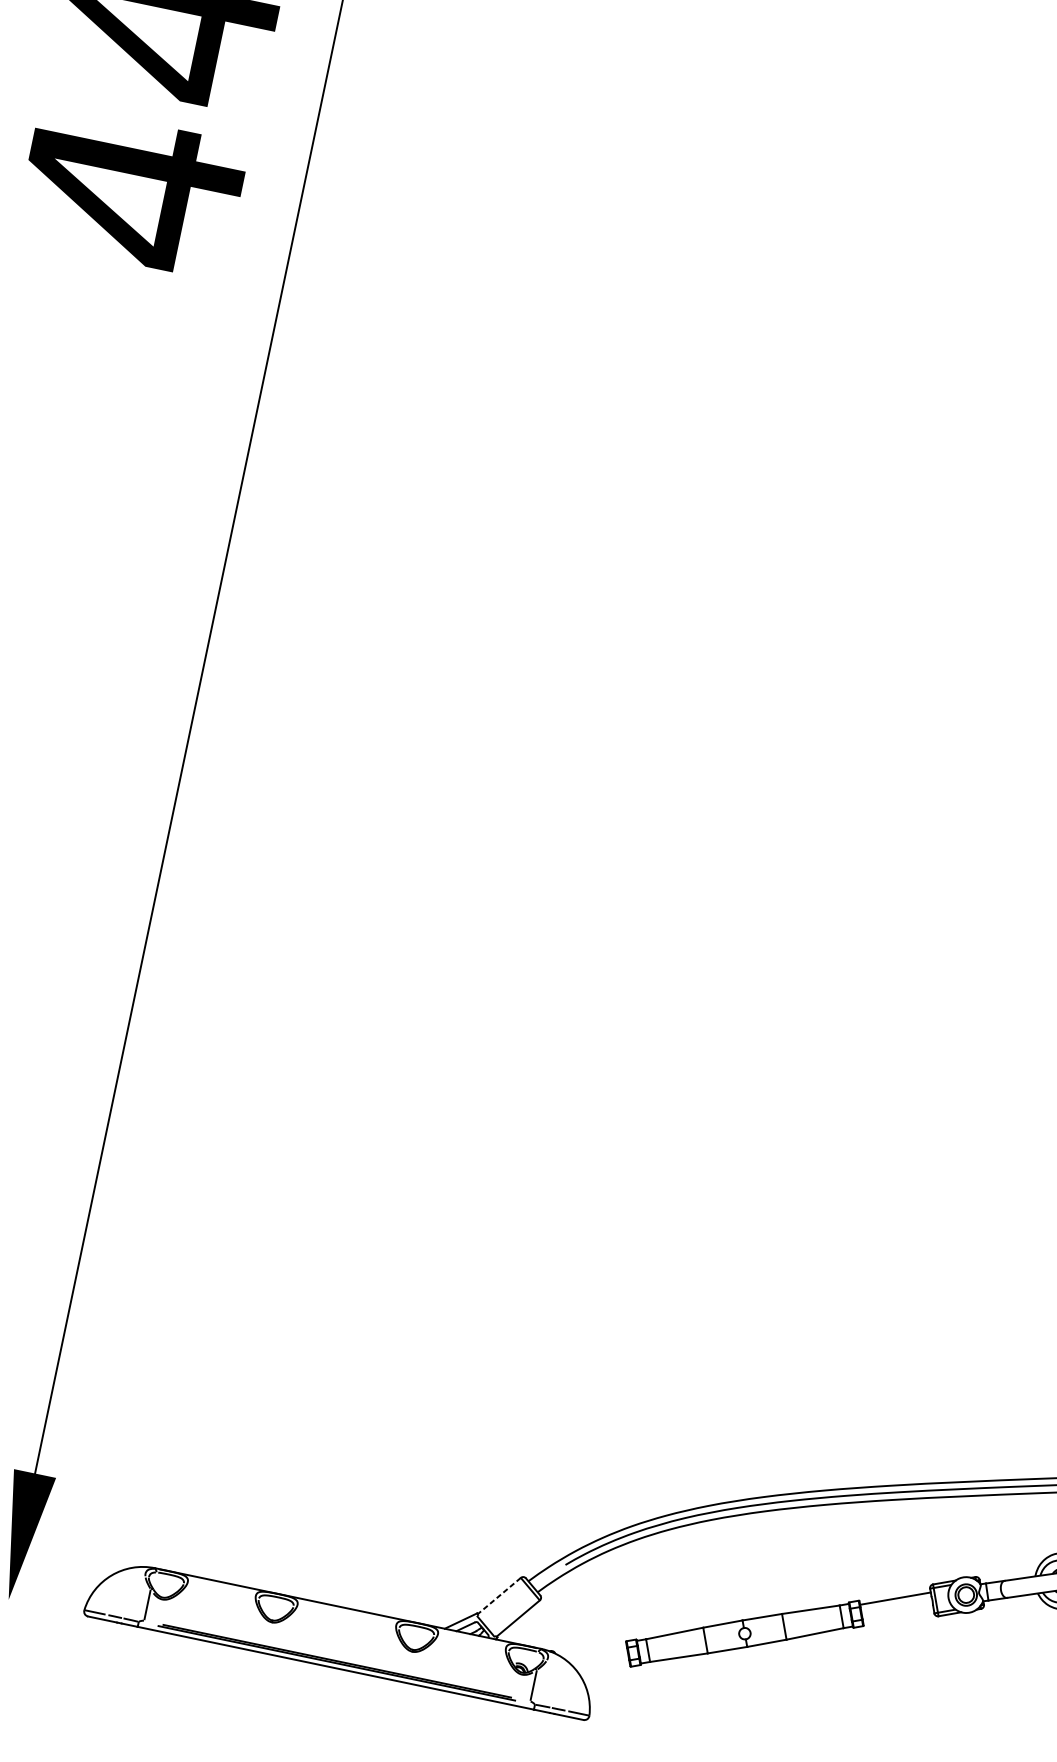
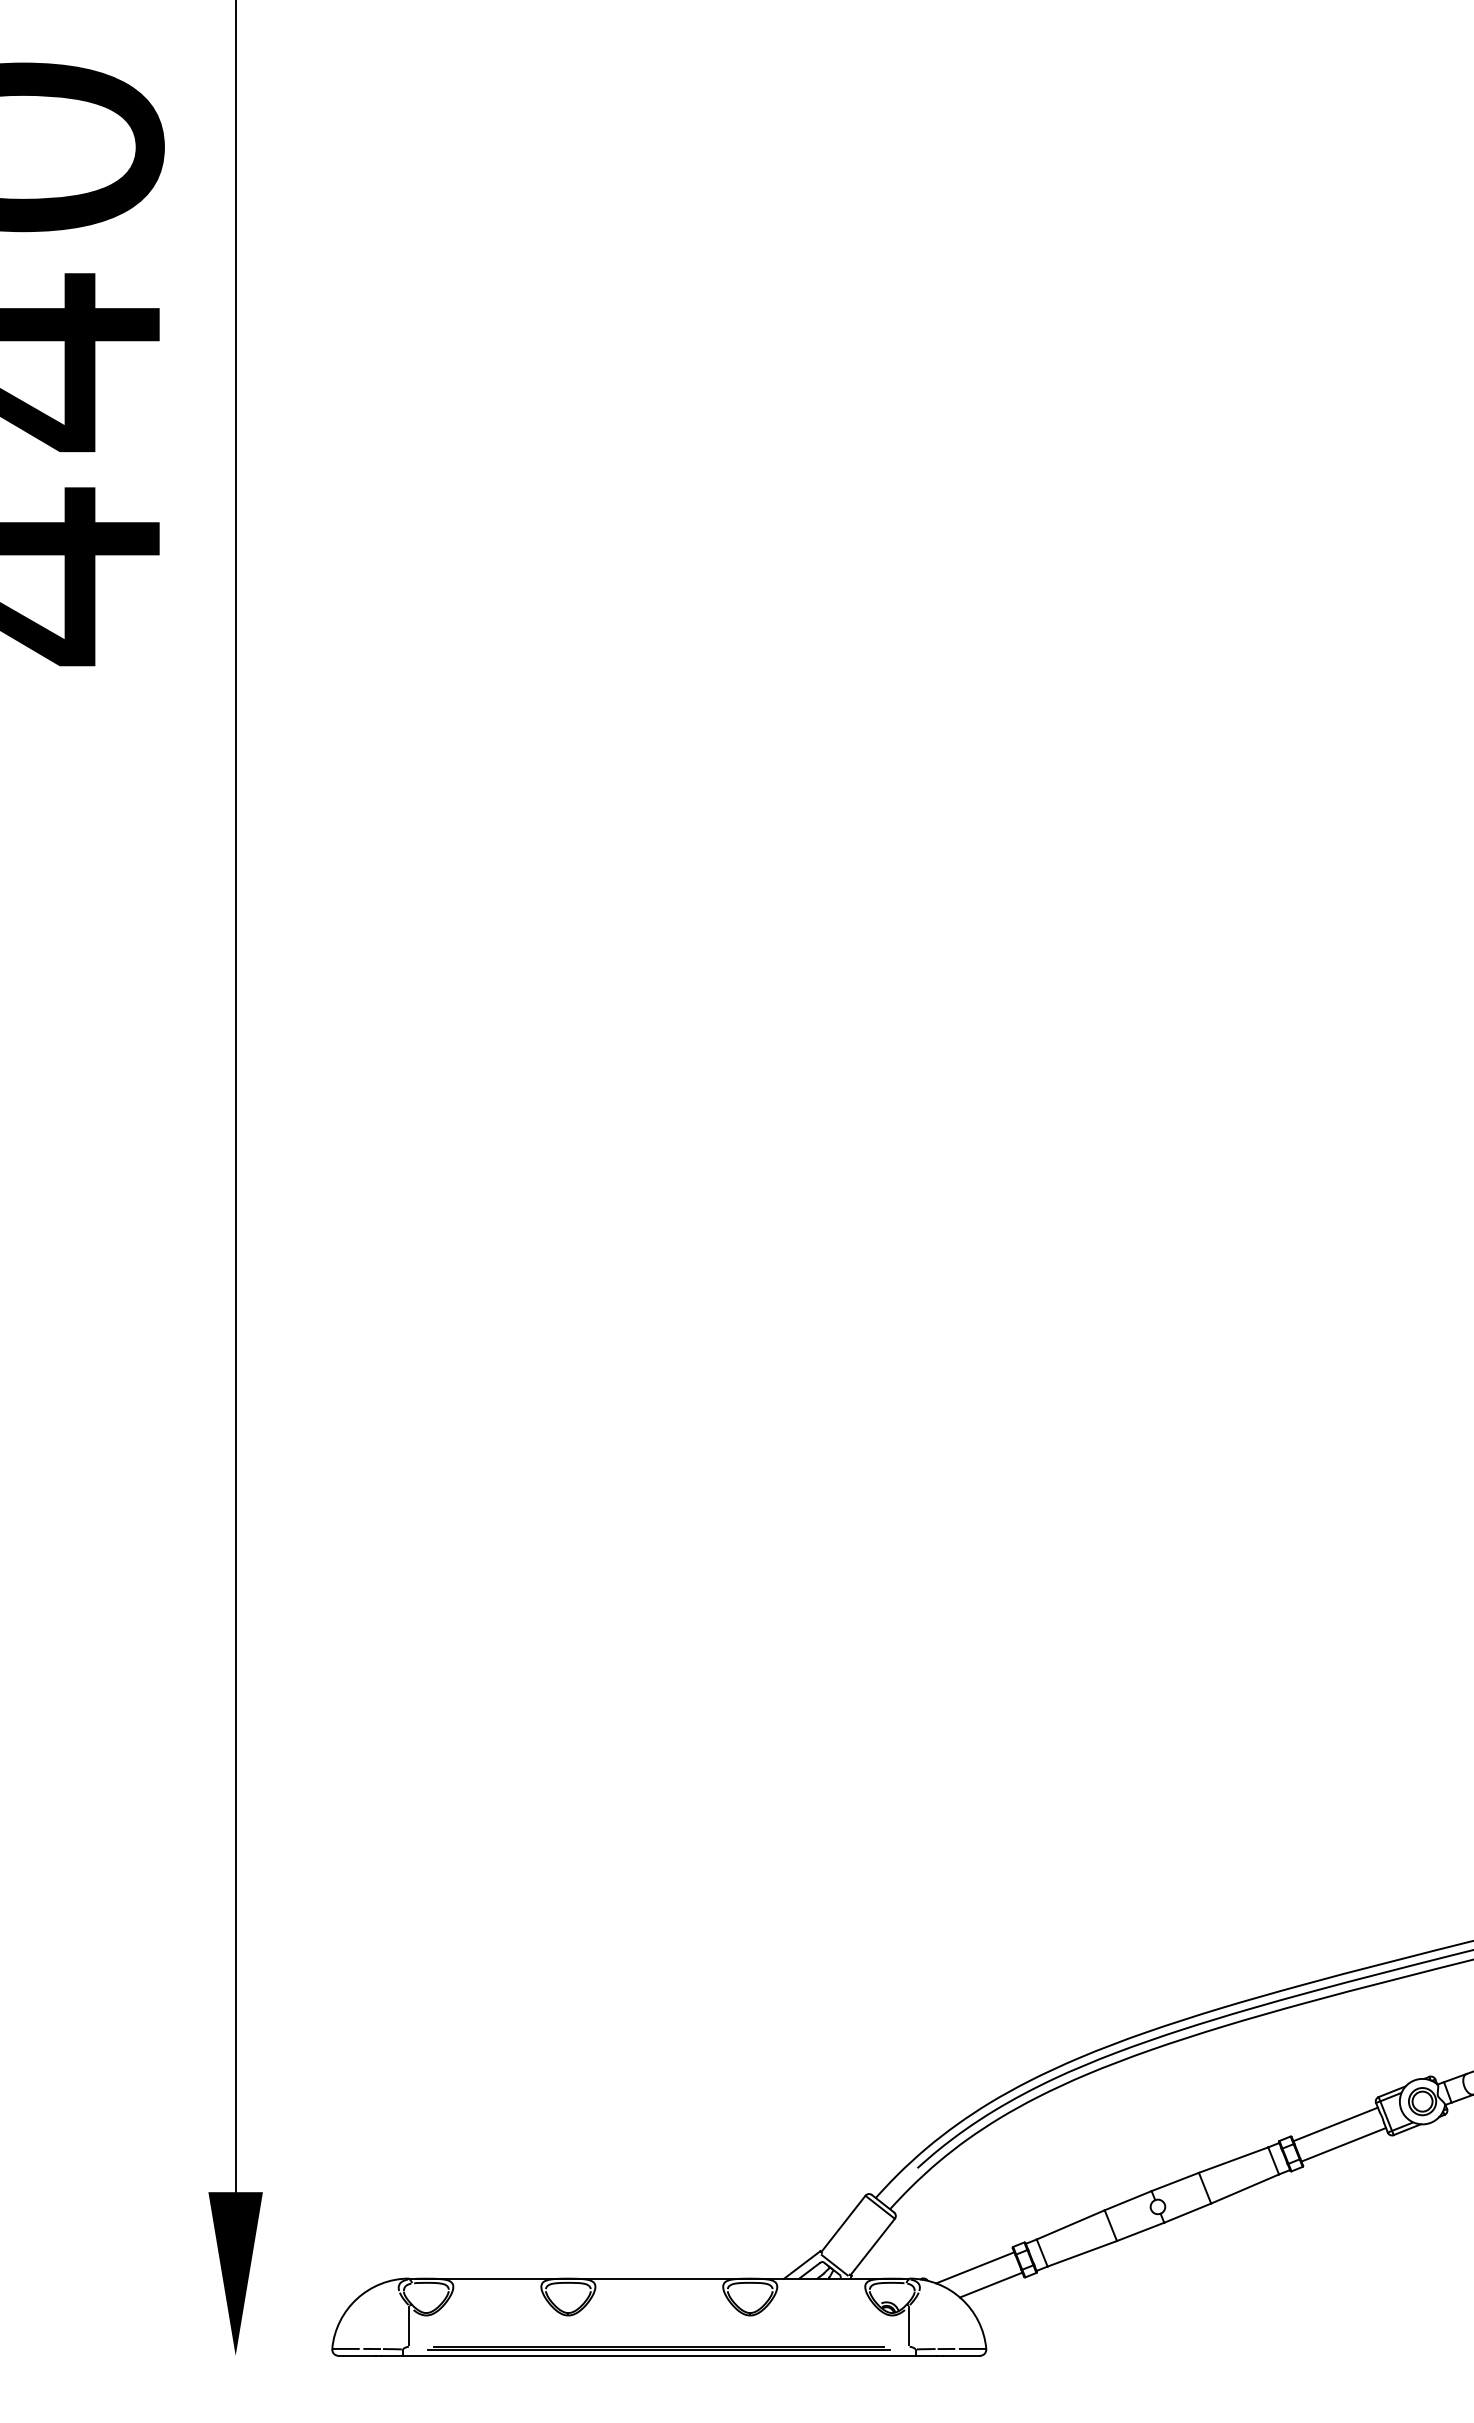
line: (499, 1595) -> (843, 2223), dashed -> solid
line: (898, 1615) -> (1343, 2144), added
line: (594, 1651) -> (975, 2267), added
line: (603, 1666) -> (991, 2284), added

